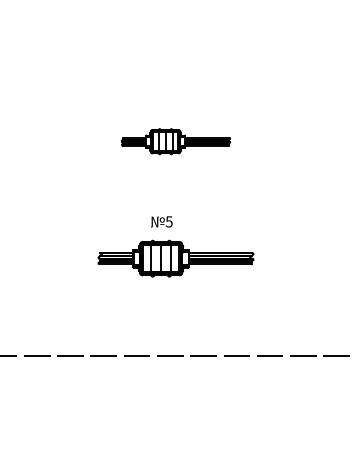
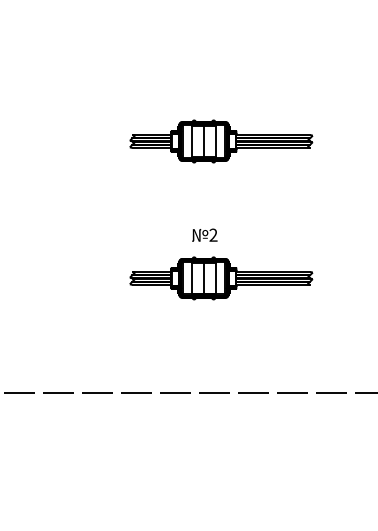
part: (175, 141) -> (220, 141), size x1.43
text: (169, 221) -> (213, 234), 5 -> 2

